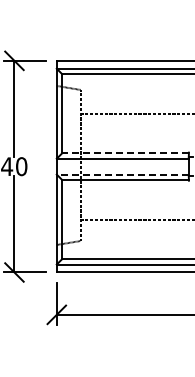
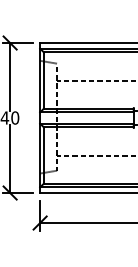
line: (125, 153) -> (88, 108), dashed -> solid
line: (122, 174) -> (86, 123), dashed -> solid

